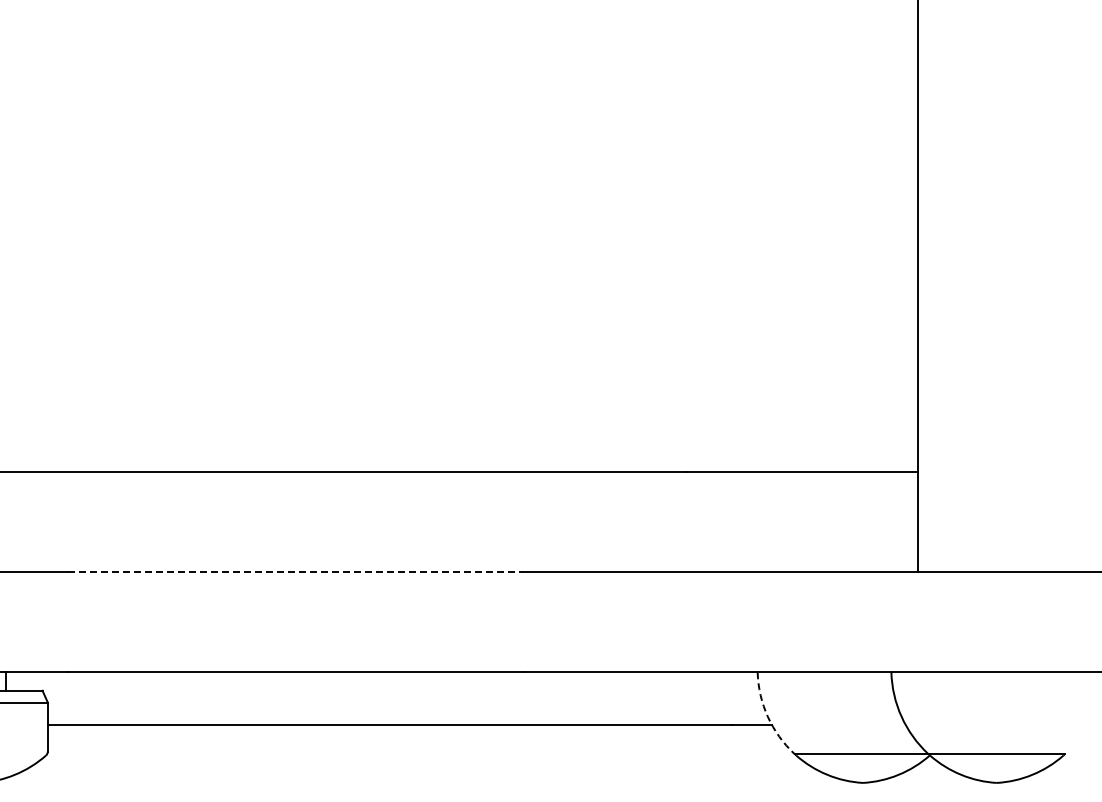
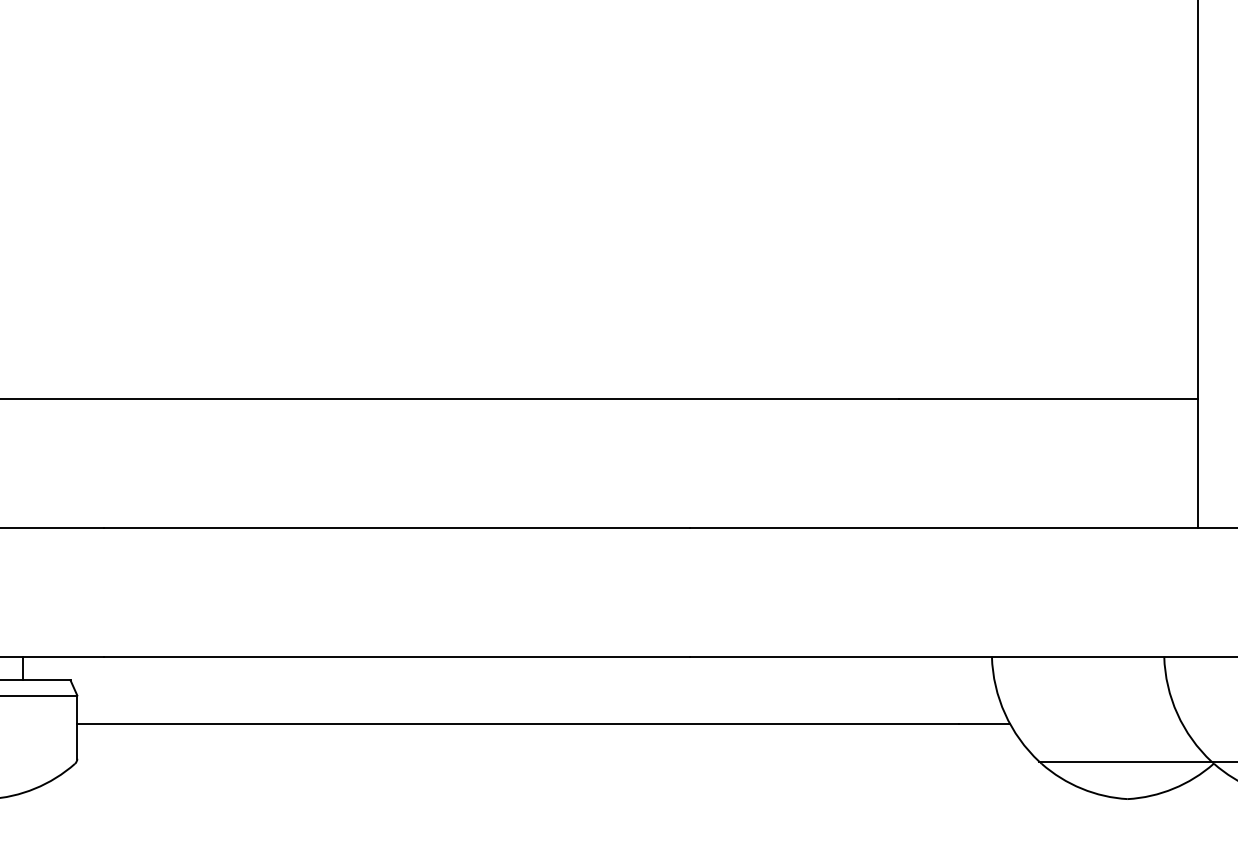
line: (295, 572) -> (396, 527), dashed -> solid
arc: (767, 716) -> (1004, 713), dashed -> solid

